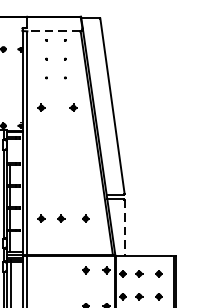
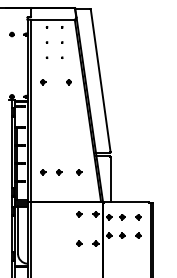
line: (54, 30) -> (53, 19), dashed -> solid
line: (124, 227) -> (110, 179), dashed -> solid

